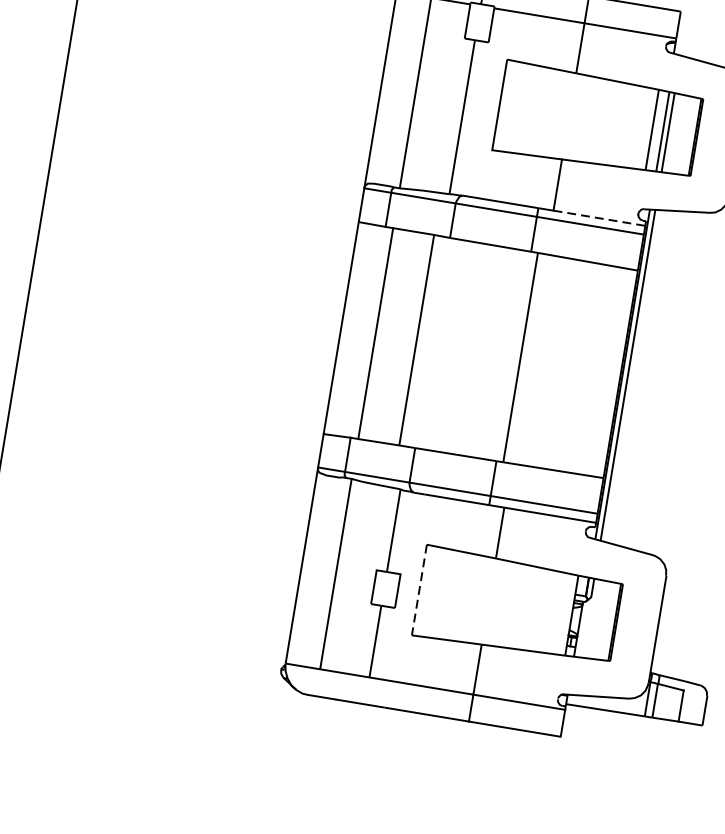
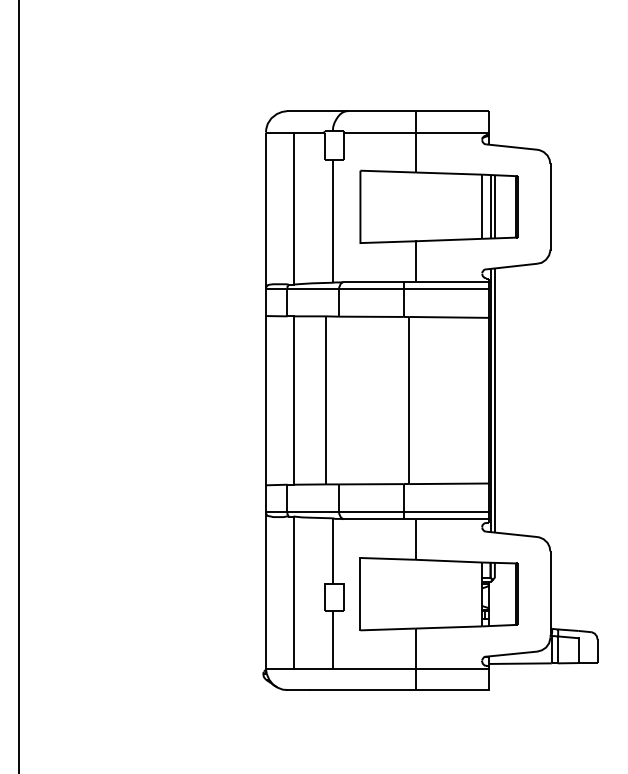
line: (599, 218) -> (452, 282), dashed -> solid
line: (419, 590) -> (360, 594), dashed -> solid

